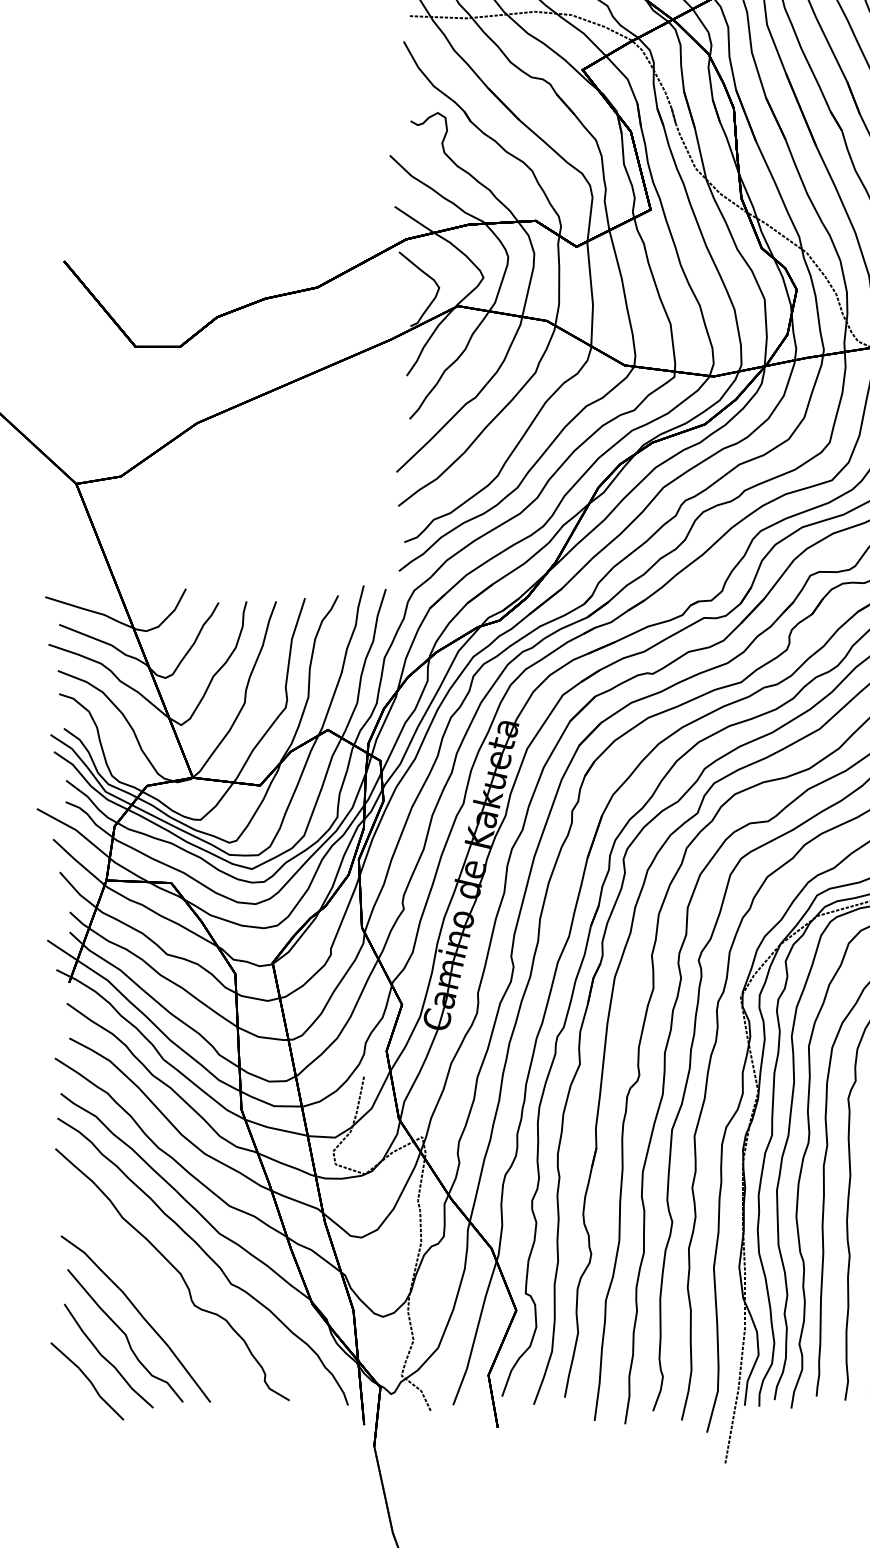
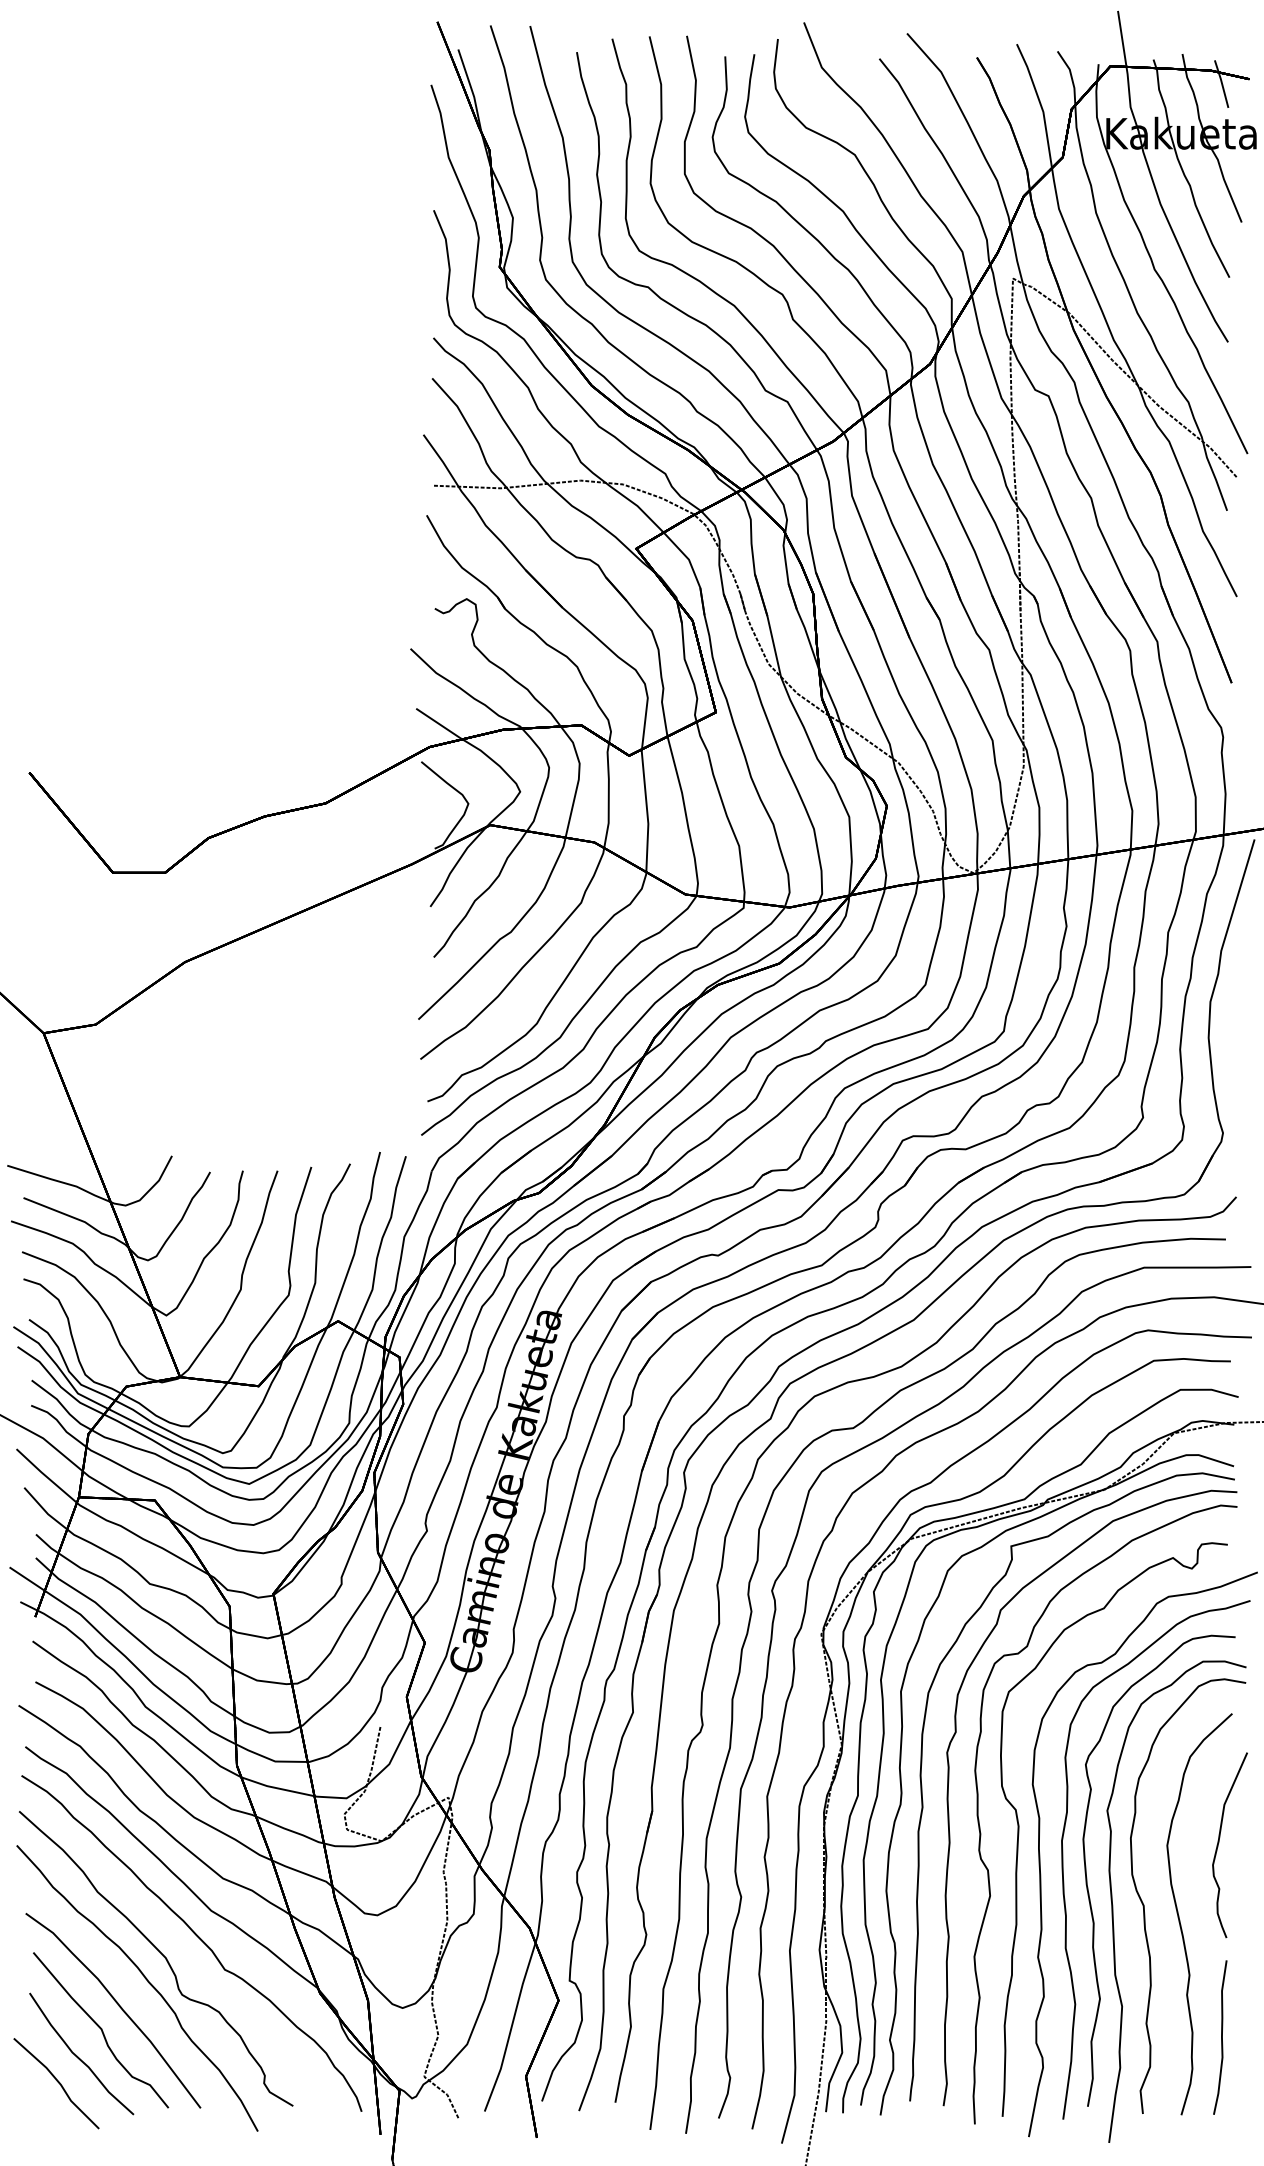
curve: (165, 1294) -> (147, 1982), added

